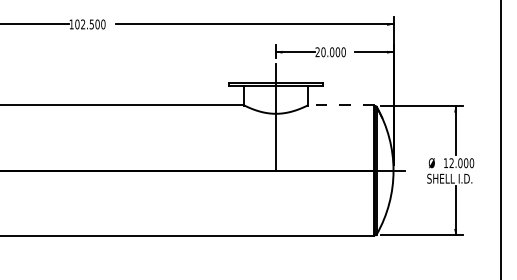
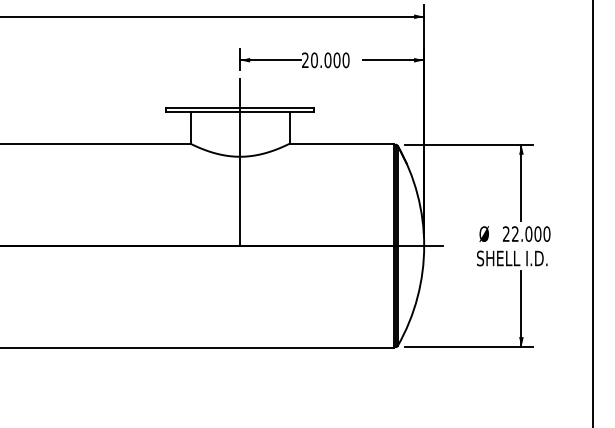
line: (340, 105) -> (341, 143), dashed -> solid
text: (445, 162) -> (505, 233), 12.000 -> 22.000

